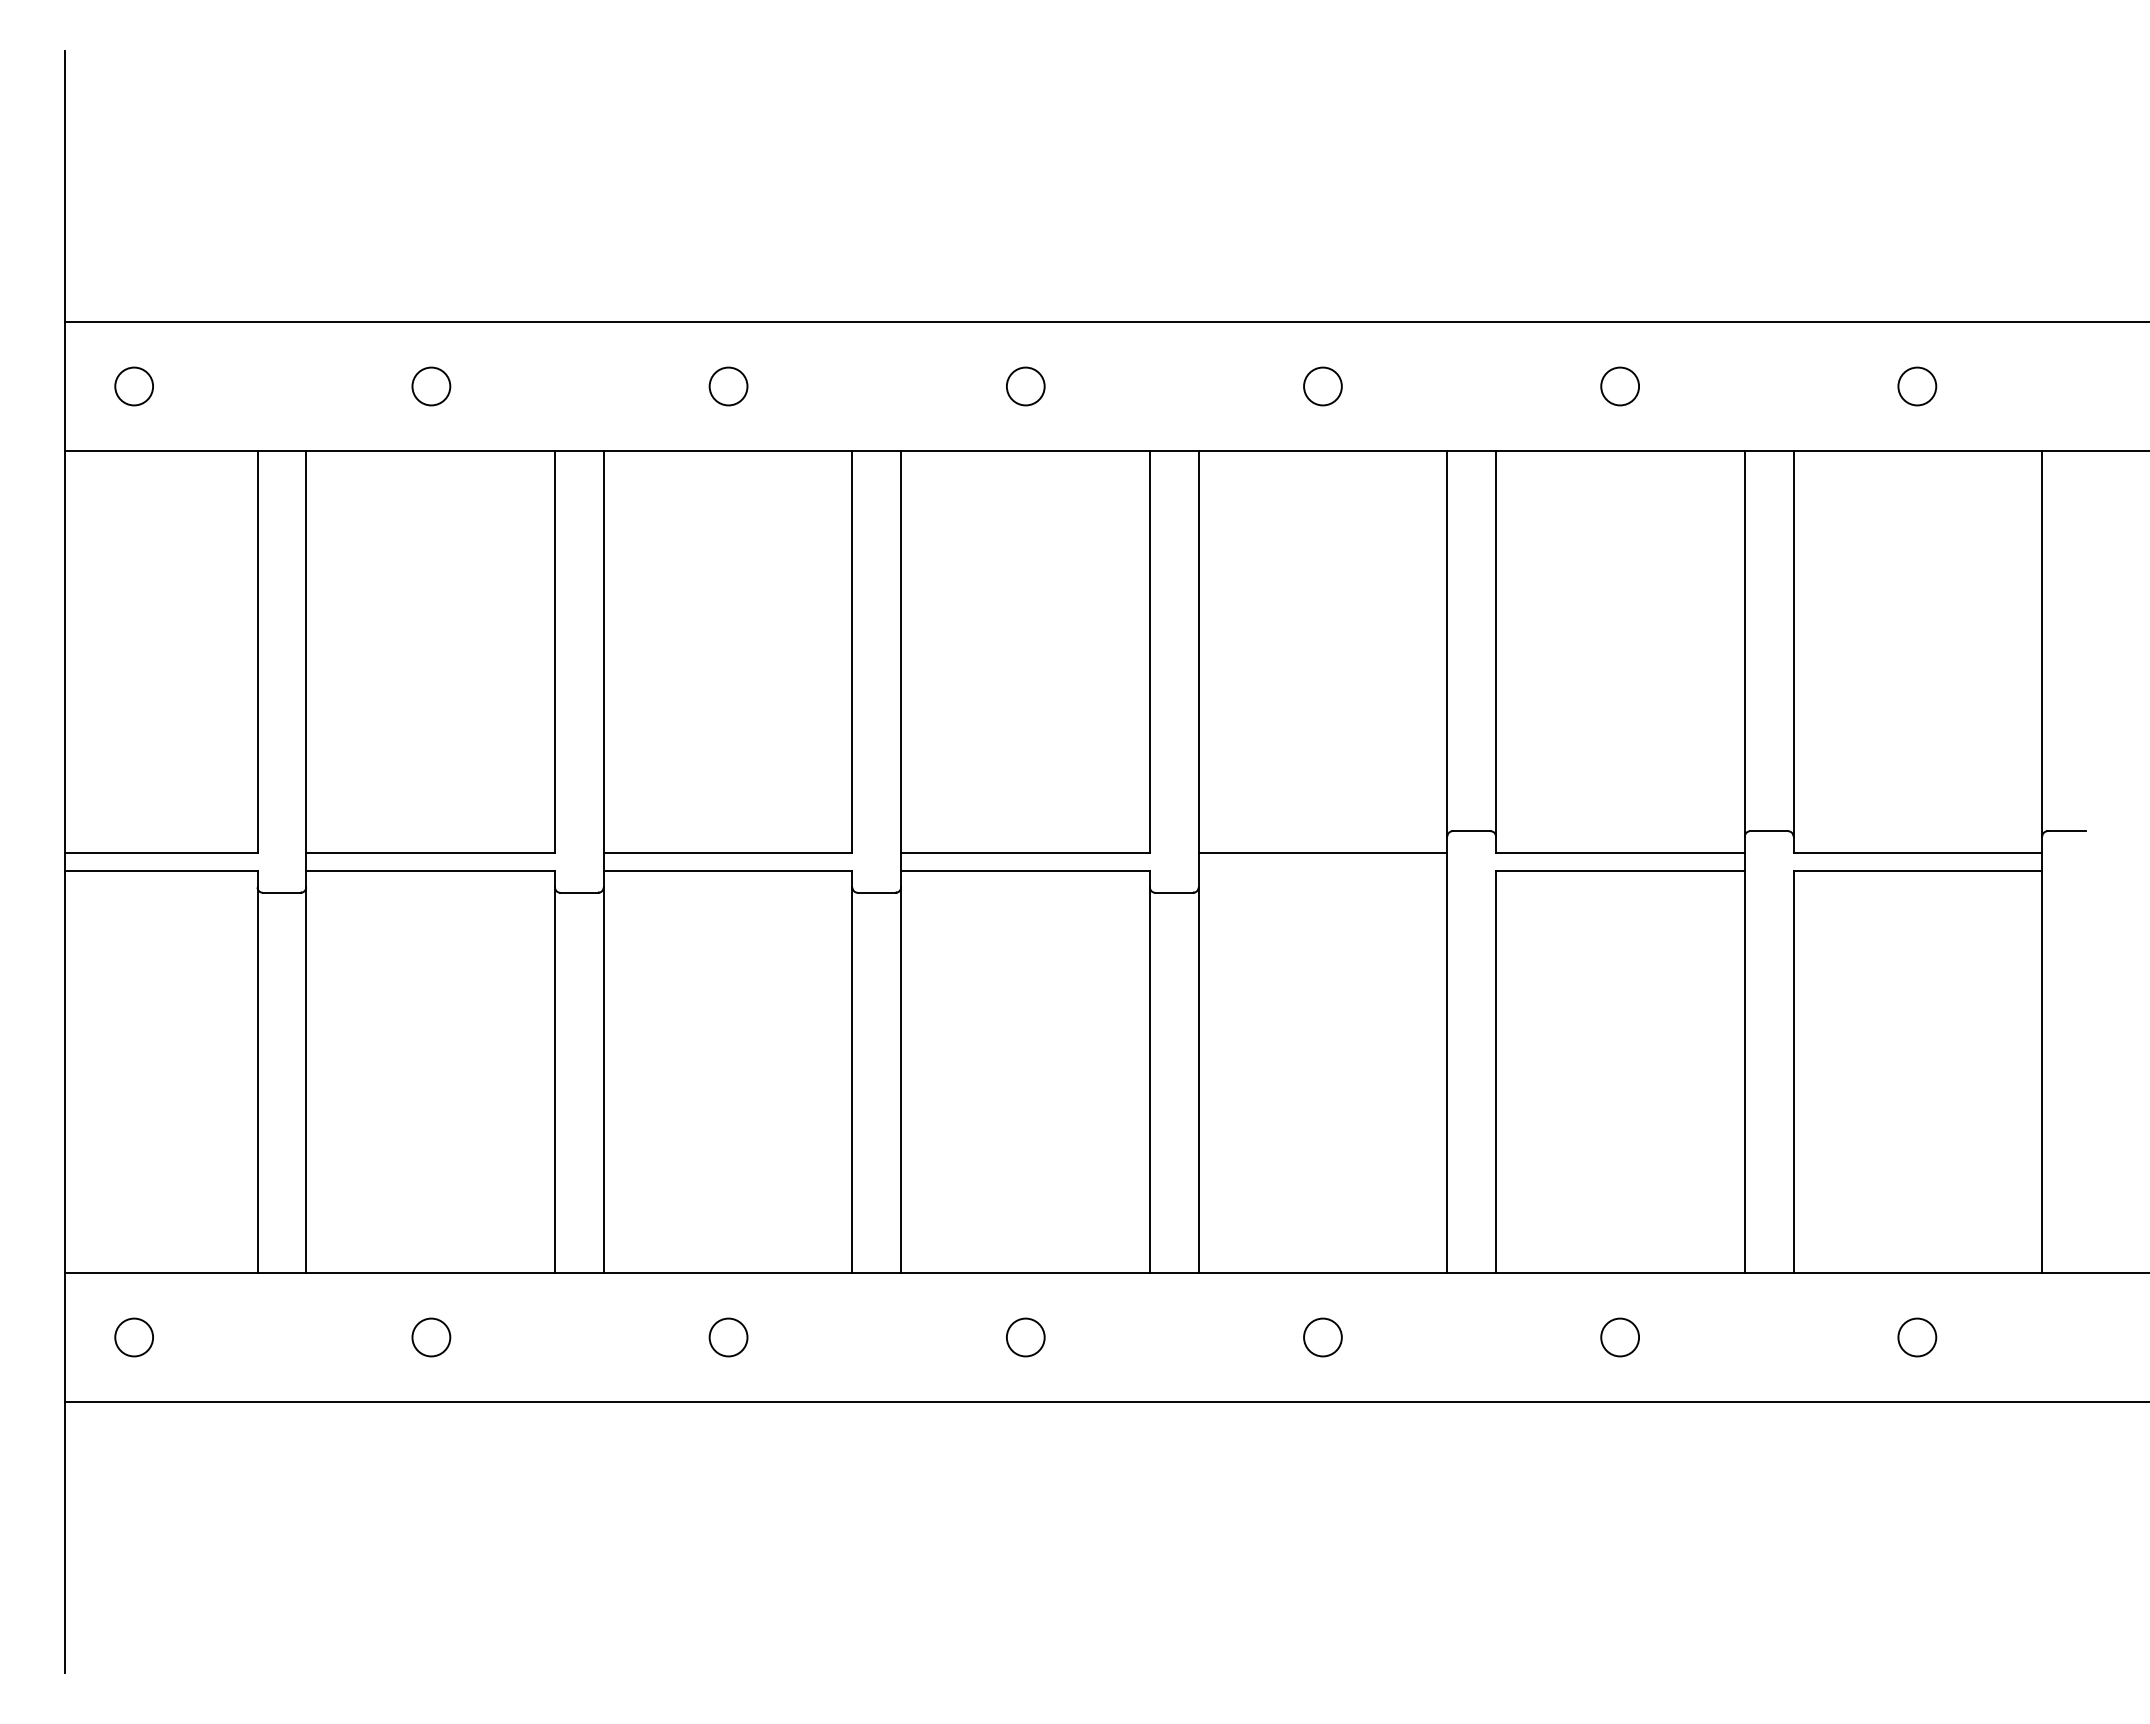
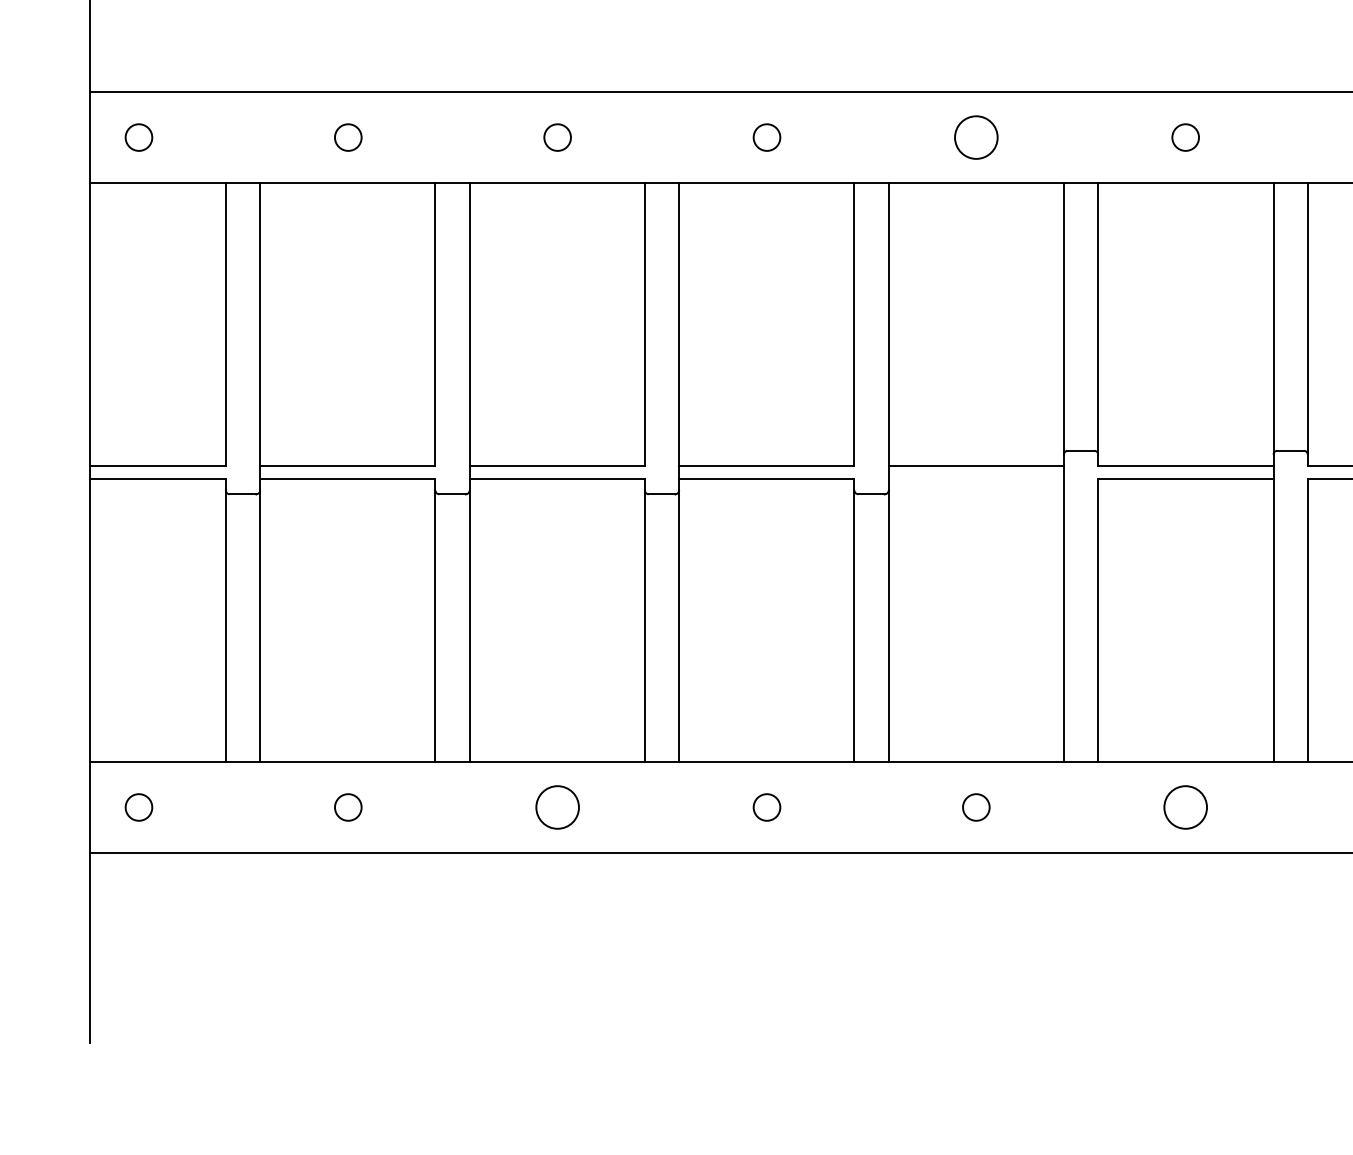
circle: (1322, 386) -> (976, 137), size x1.6
circle: (728, 1337) -> (557, 807), size x1.6
circle: (1620, 1337) -> (1185, 807), size x1.6

